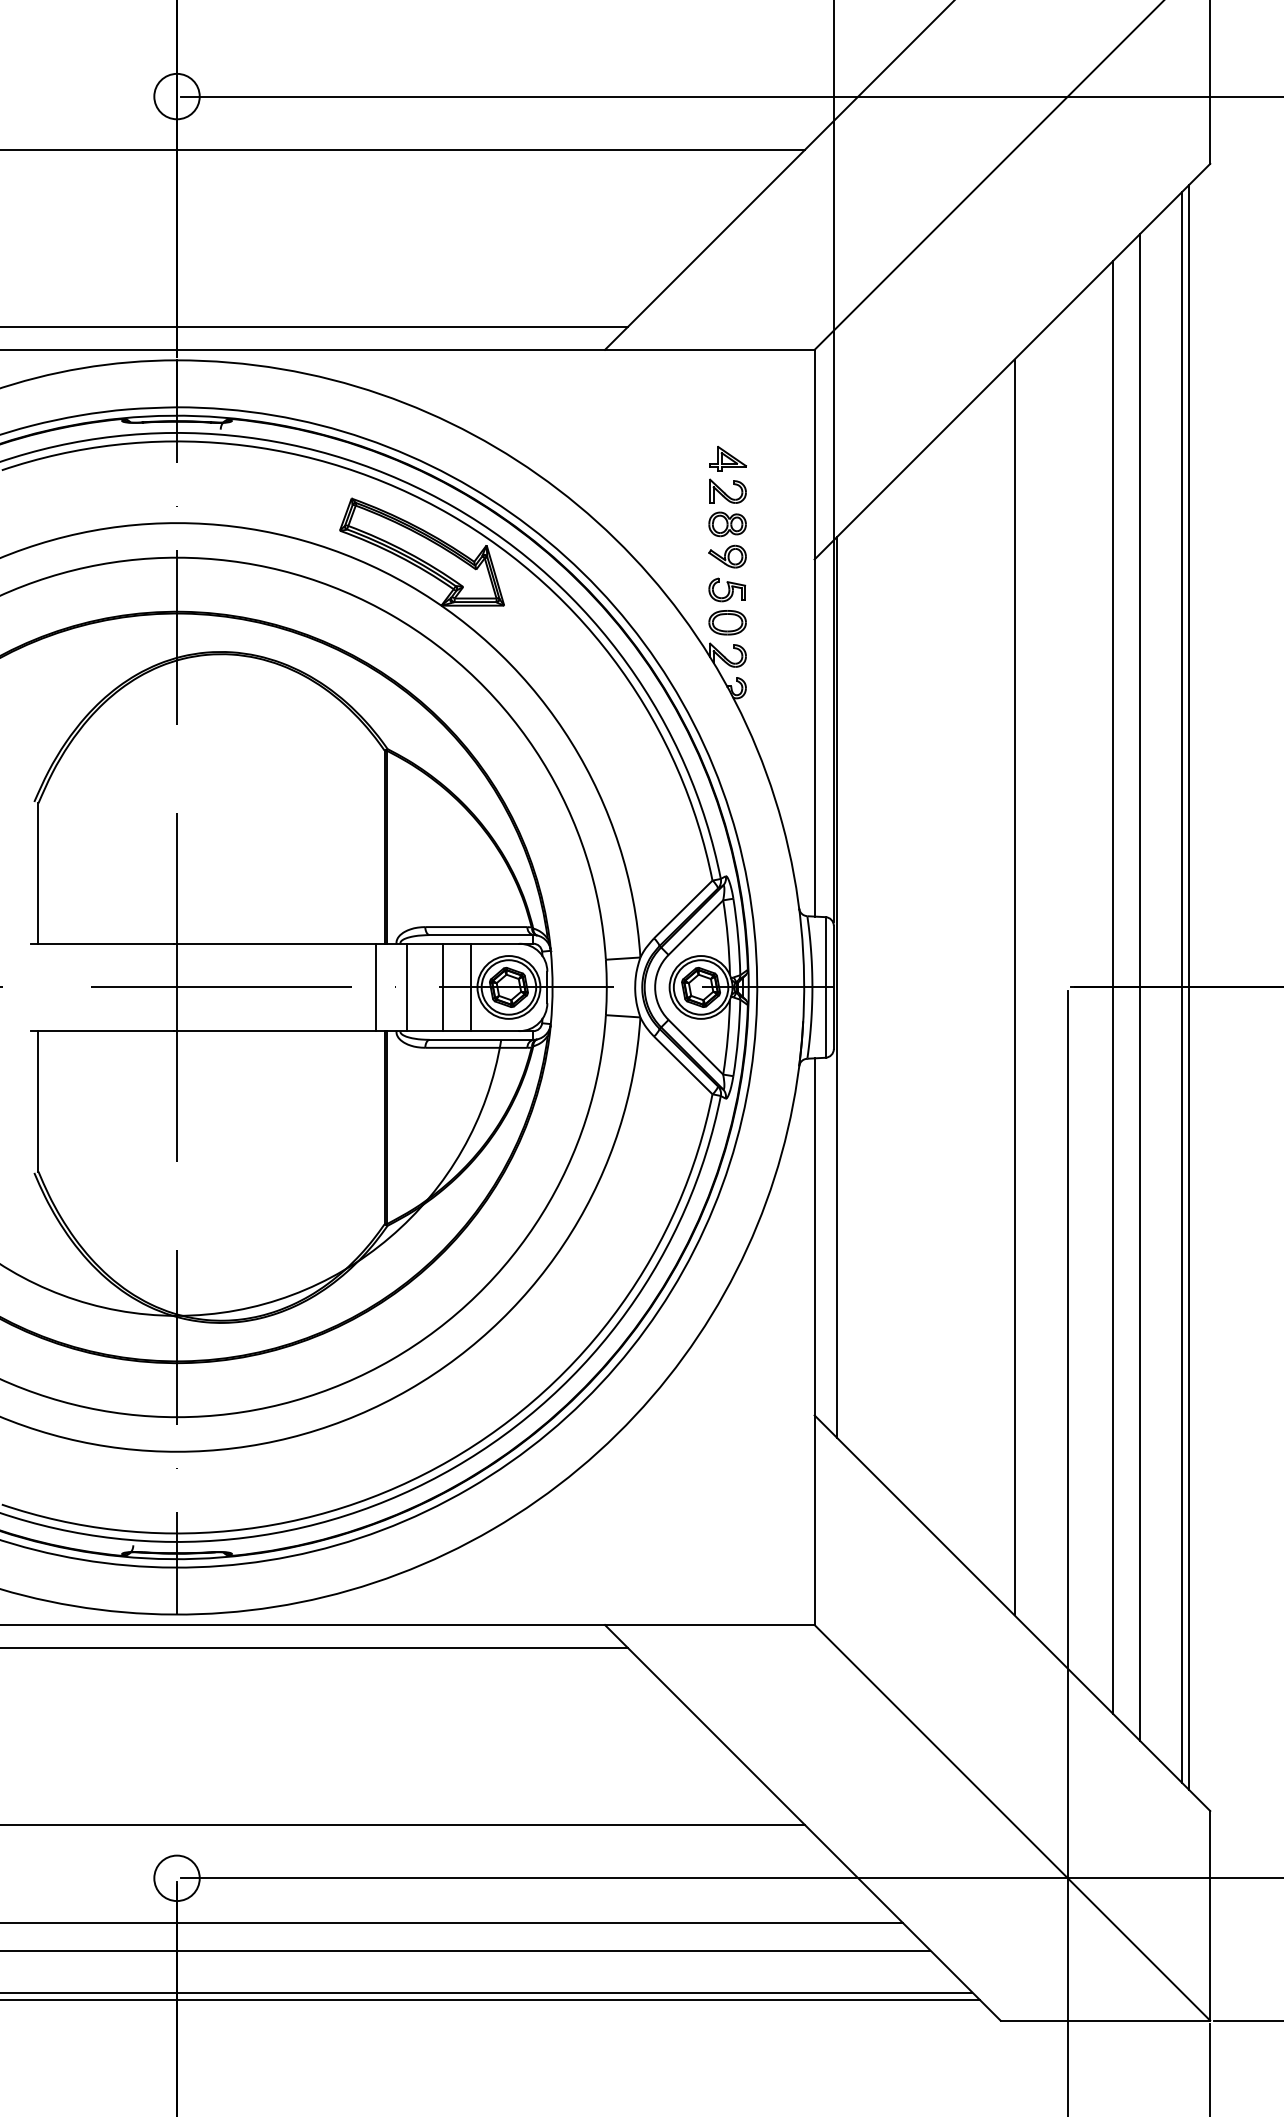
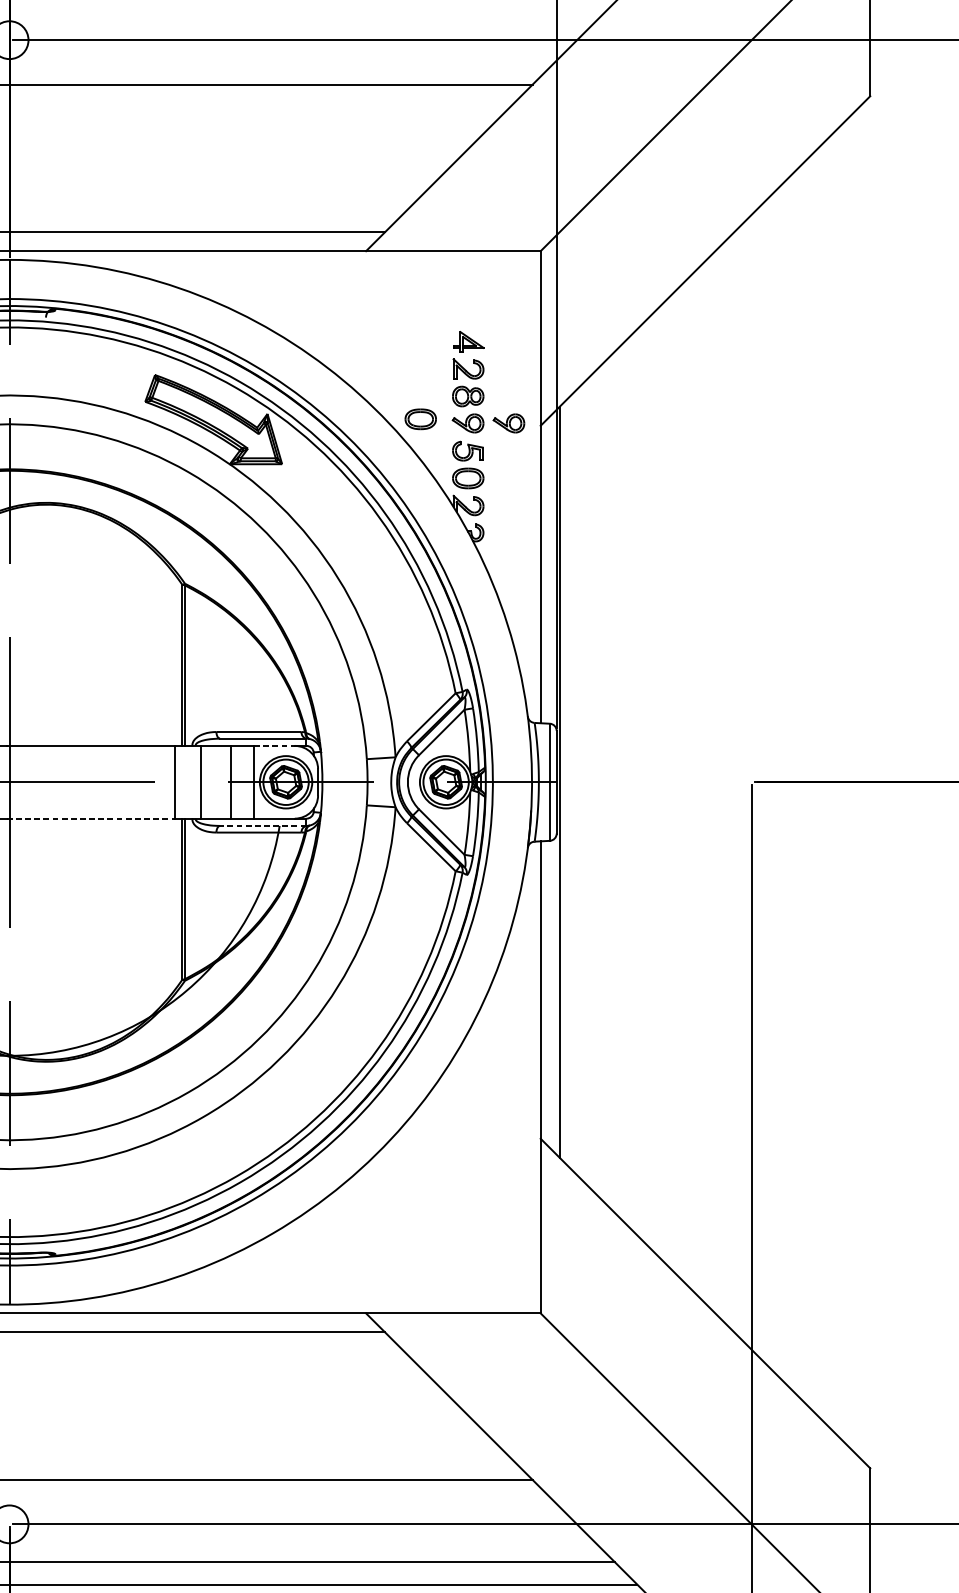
part: (670, 551) -> (420, 419), added
part: (776, 556) -> (508, 423), added
line: (495, 943) -> (274, 745), solid -> dashed
line: (1014, 987) -> (707, 782), removed
line: (1113, 987) -> (789, 782), removed
line: (1140, 987) -> (812, 782), removed
line: (1182, 987) -> (847, 782), removed
line: (1189, 987) -> (852, 782), removed
line: (275, 1031) -> (91, 818), solid -> dashed
line: (481, 1039) -> (263, 825), solid -> dashed

